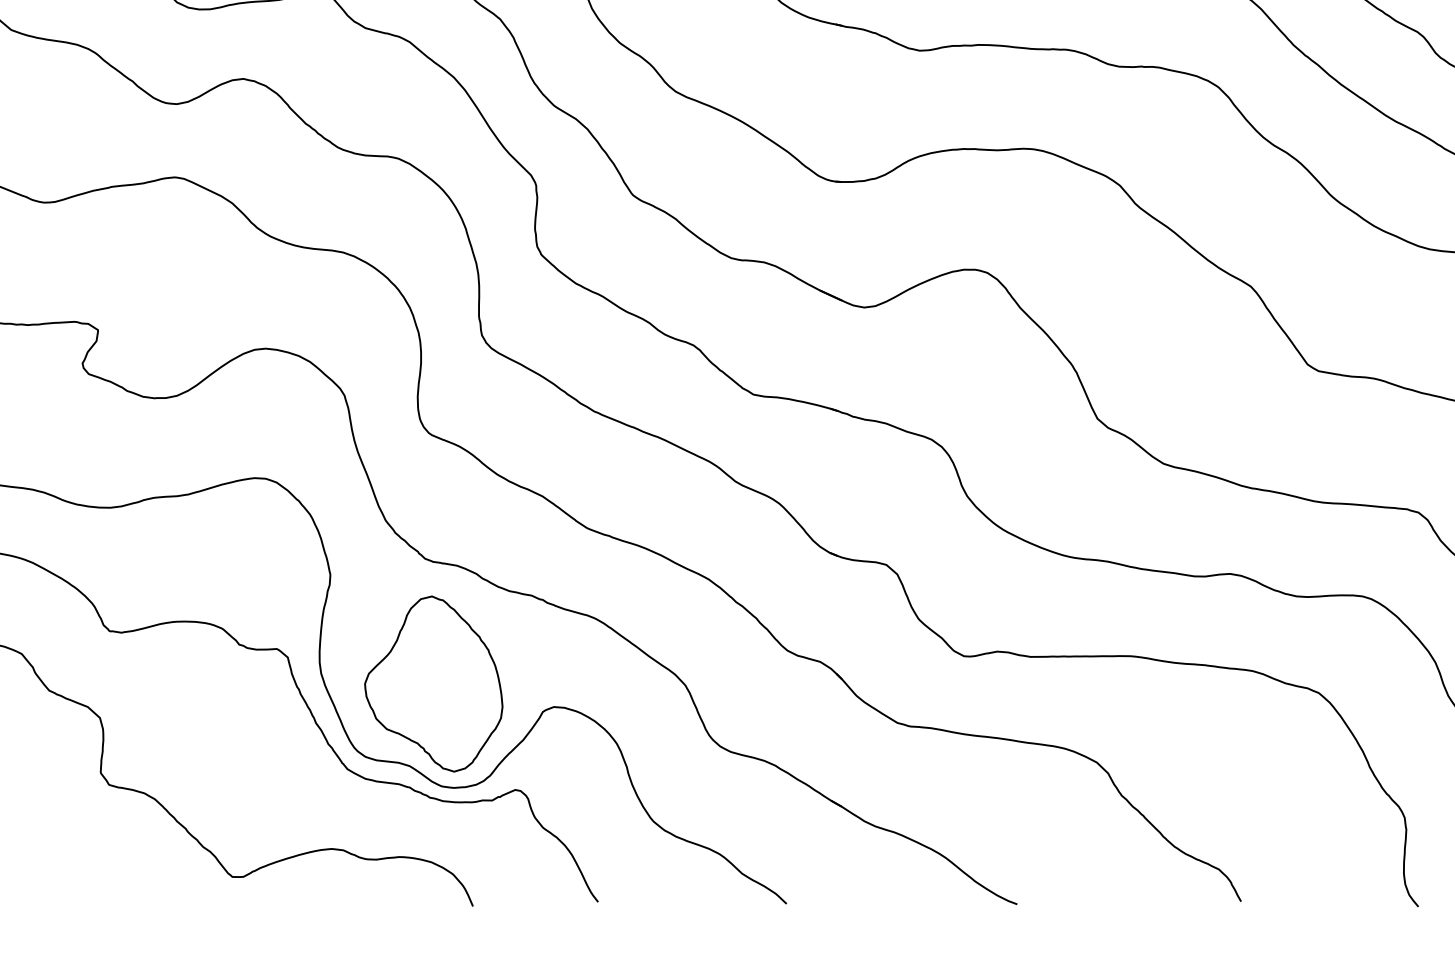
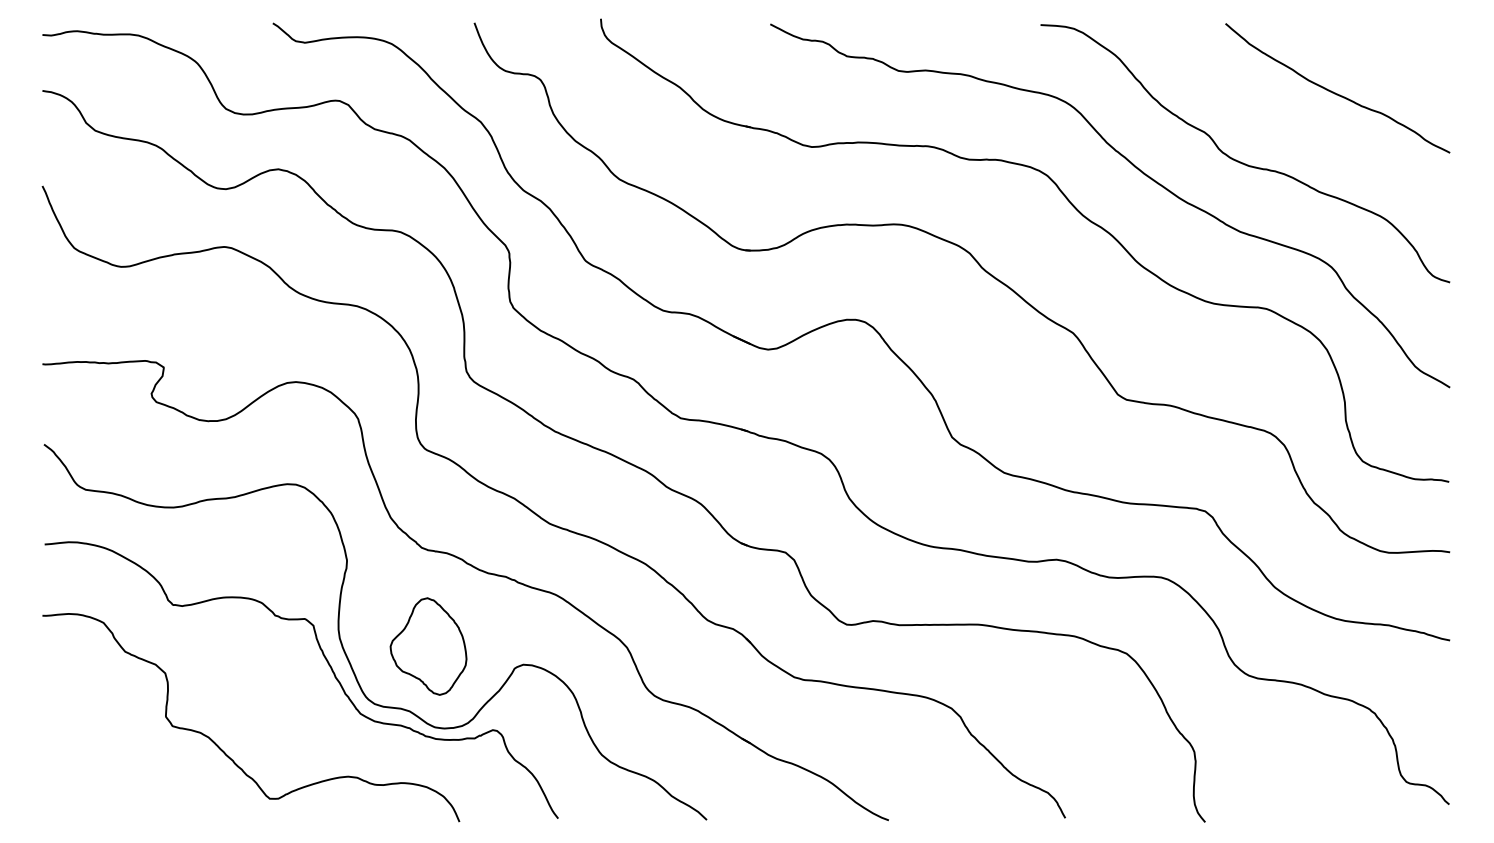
part: (433, 683) -> (428, 646), size x0.7

